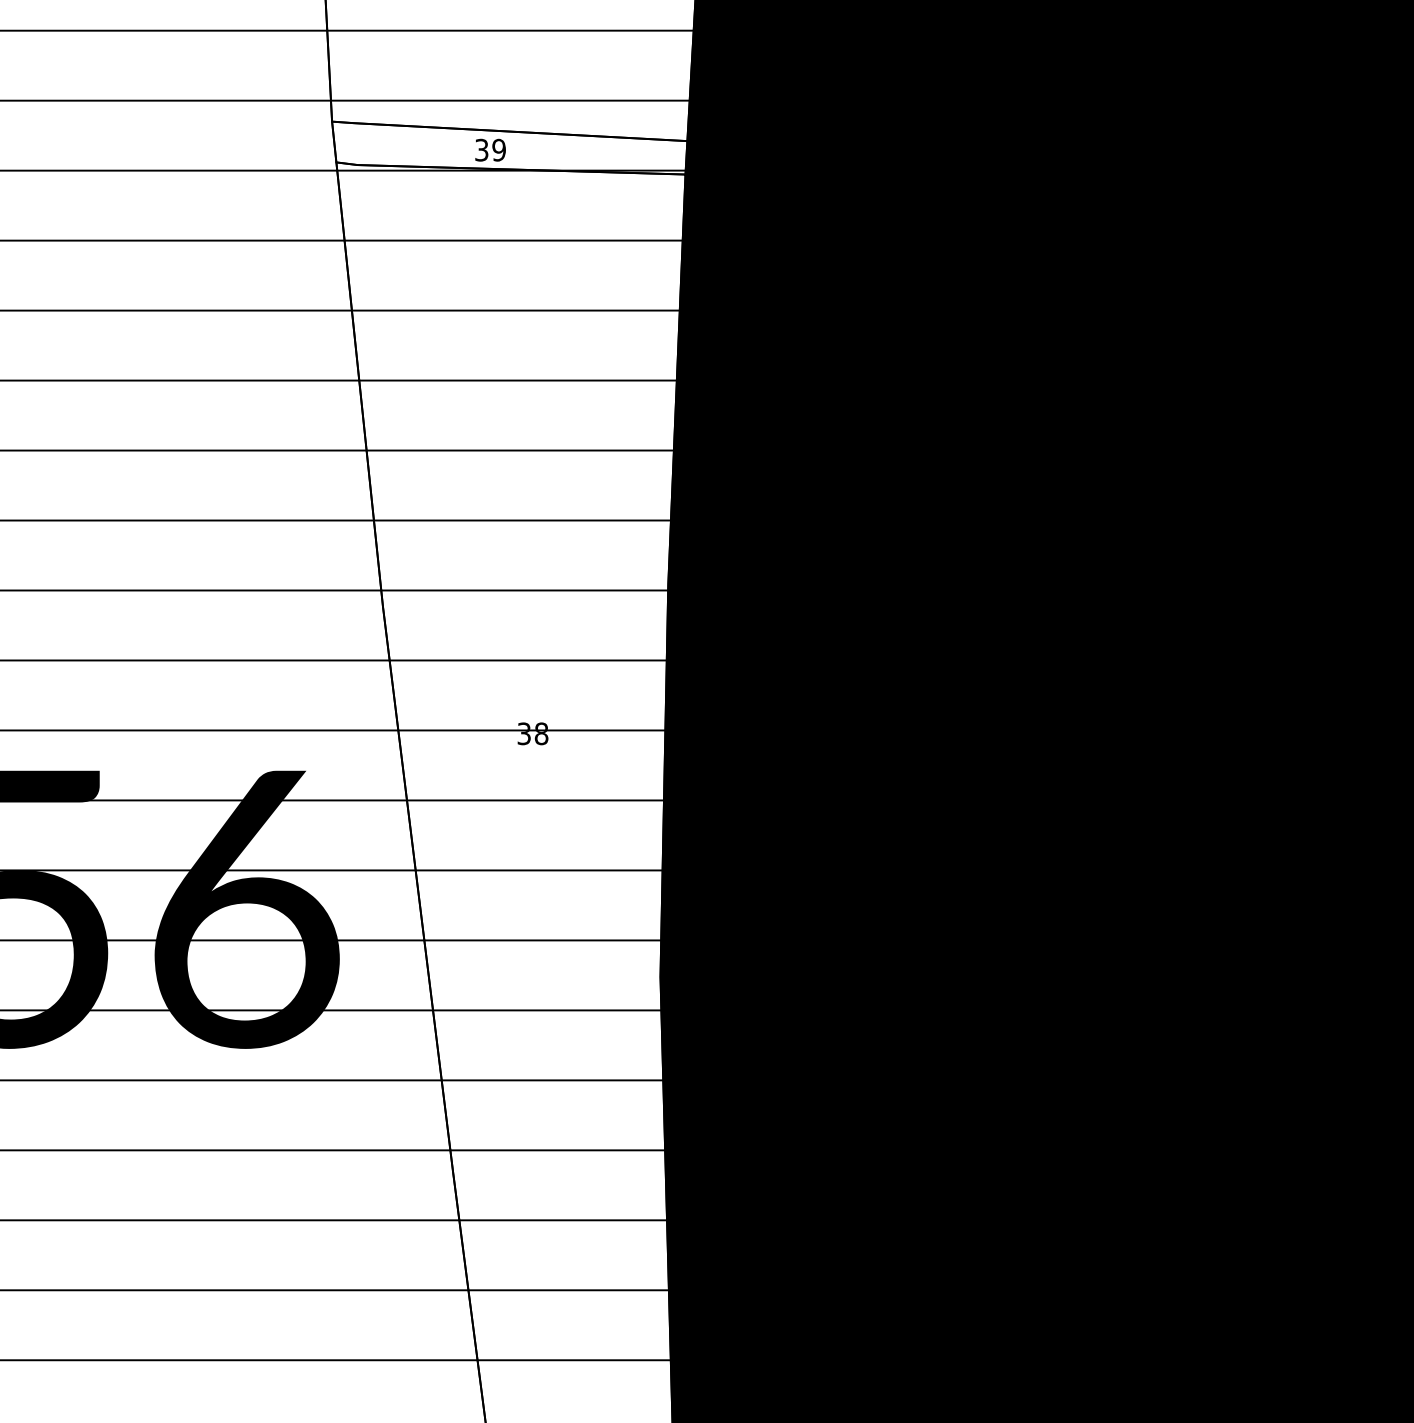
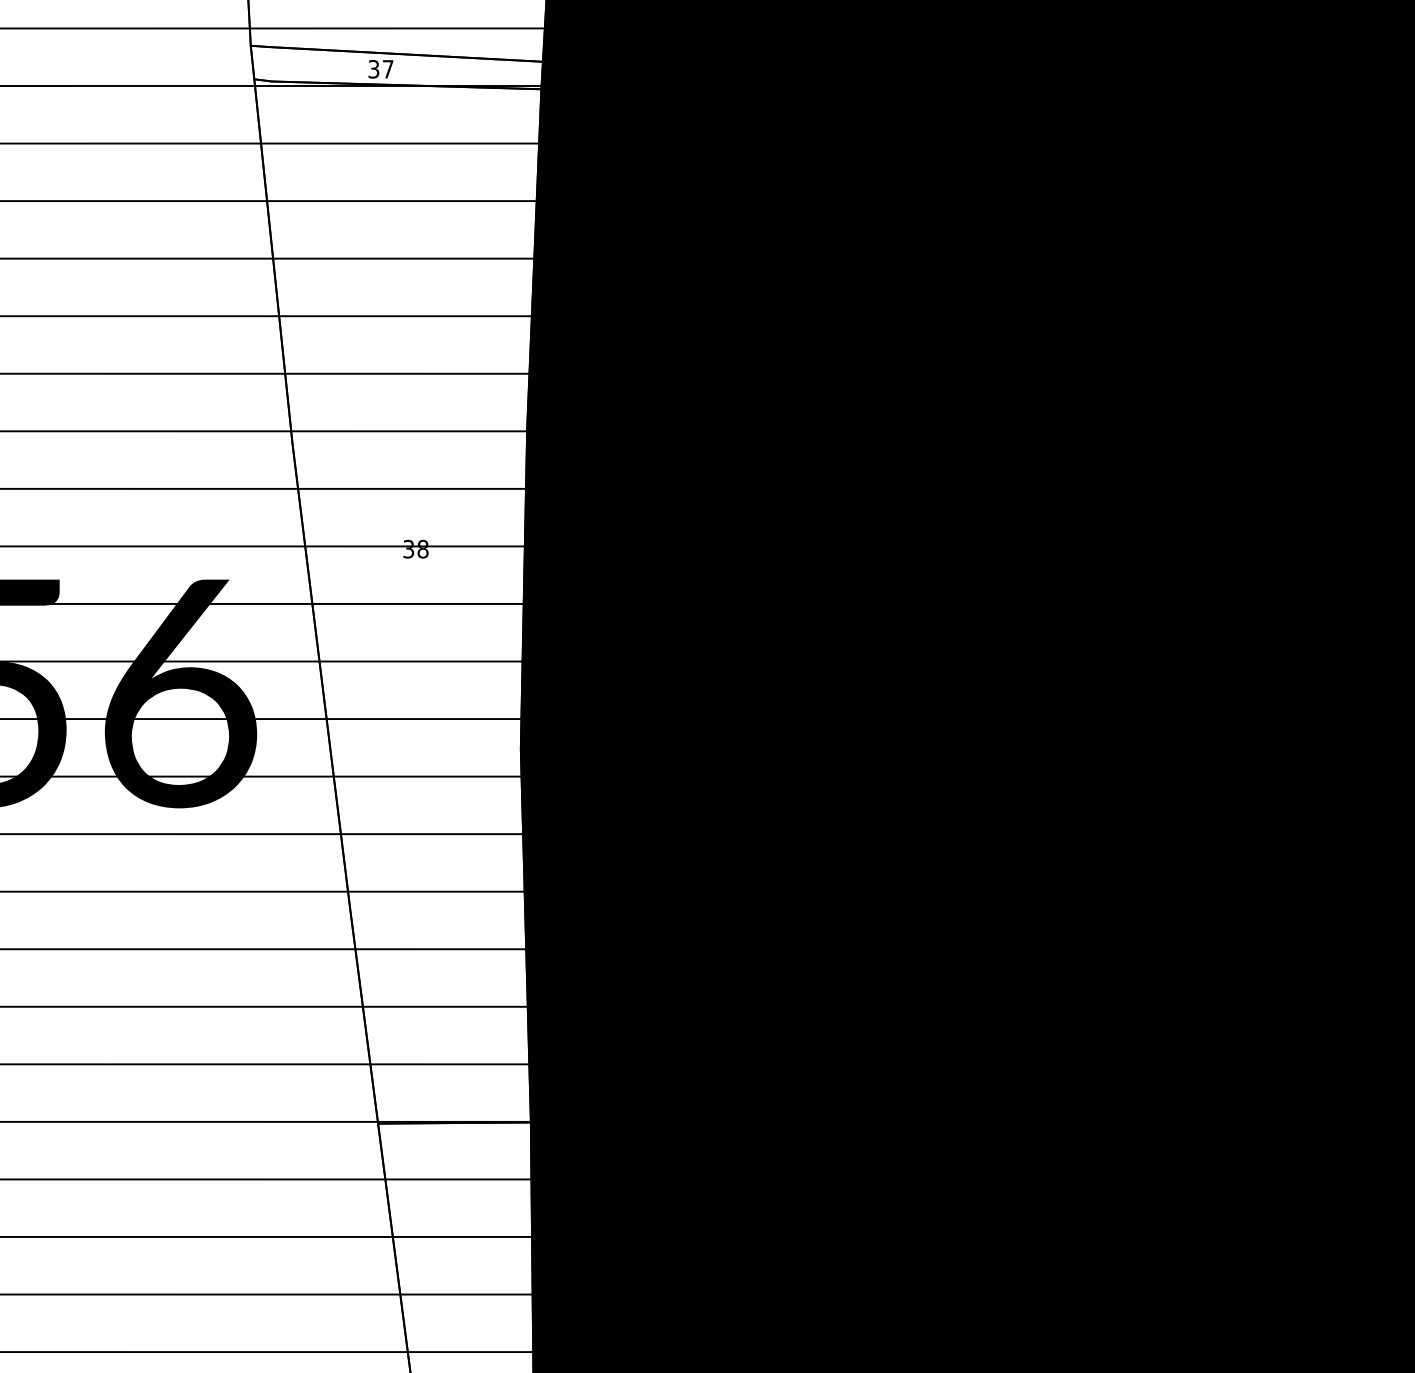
text: (498, 150) -> (387, 69), 39 -> 37

